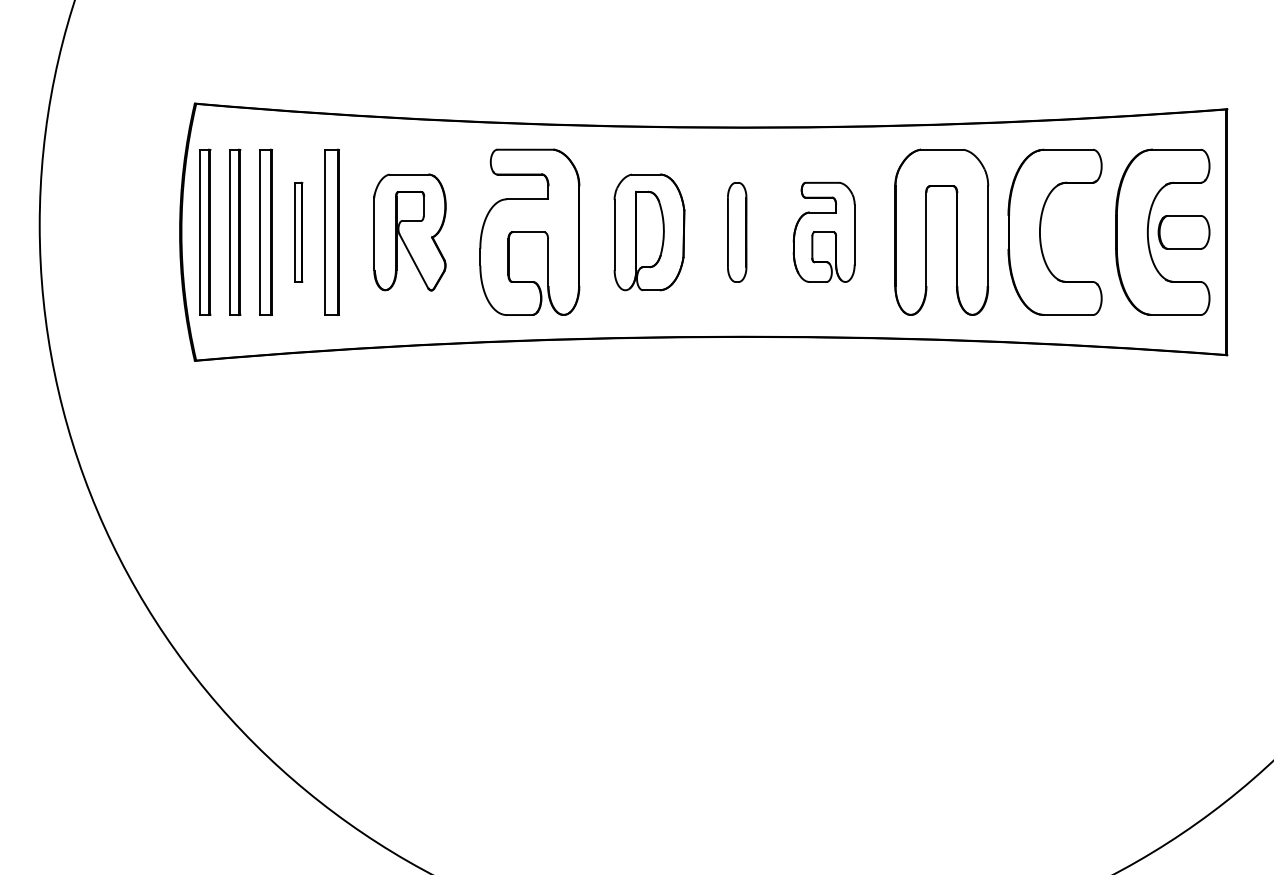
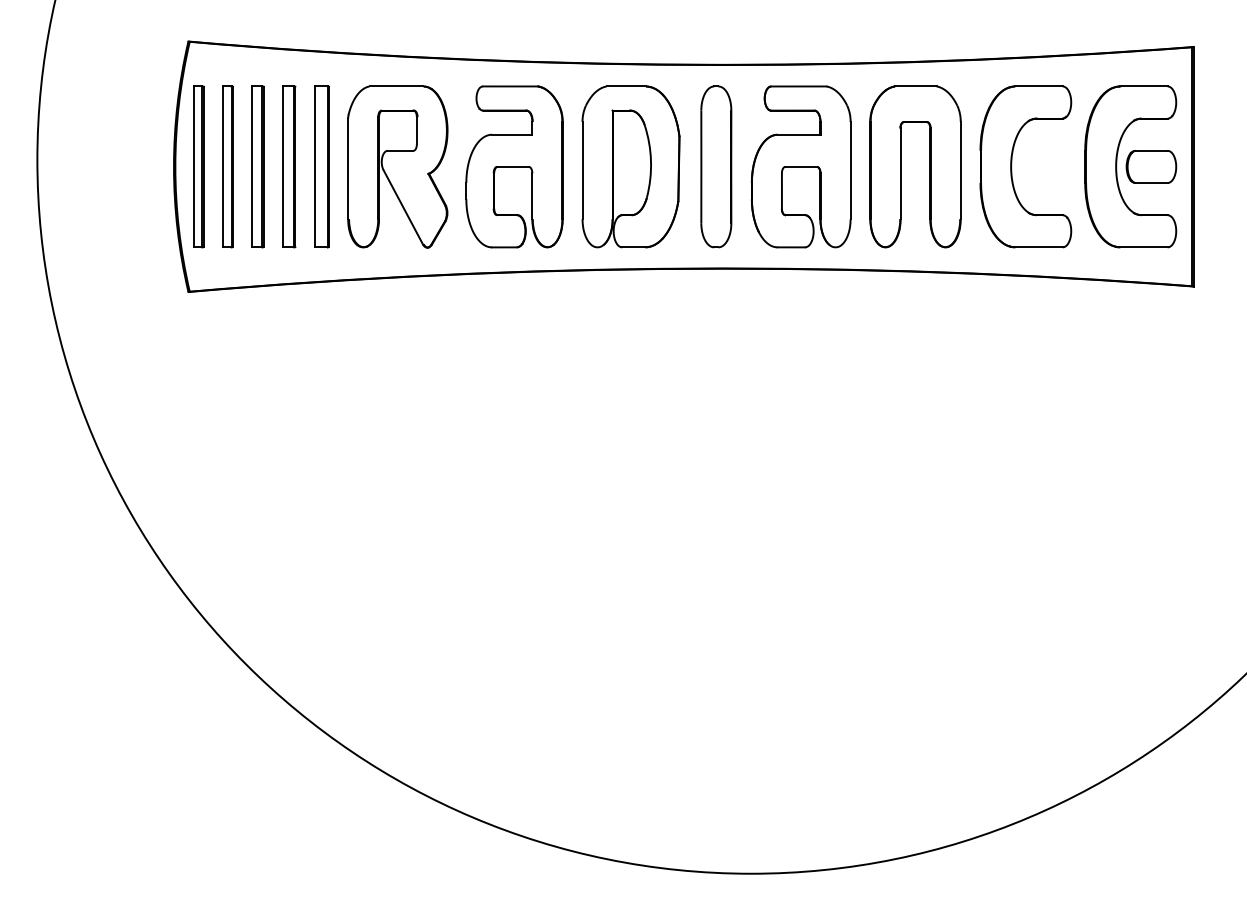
part: (298, 231) -> (289, 166), size x1.67
part: (409, 231) -> (397, 166), size x1.43
part: (648, 231) -> (630, 166), size x1.43
part: (737, 231) -> (716, 166), size x1.67
part: (823, 231) -> (800, 166), size x1.67

